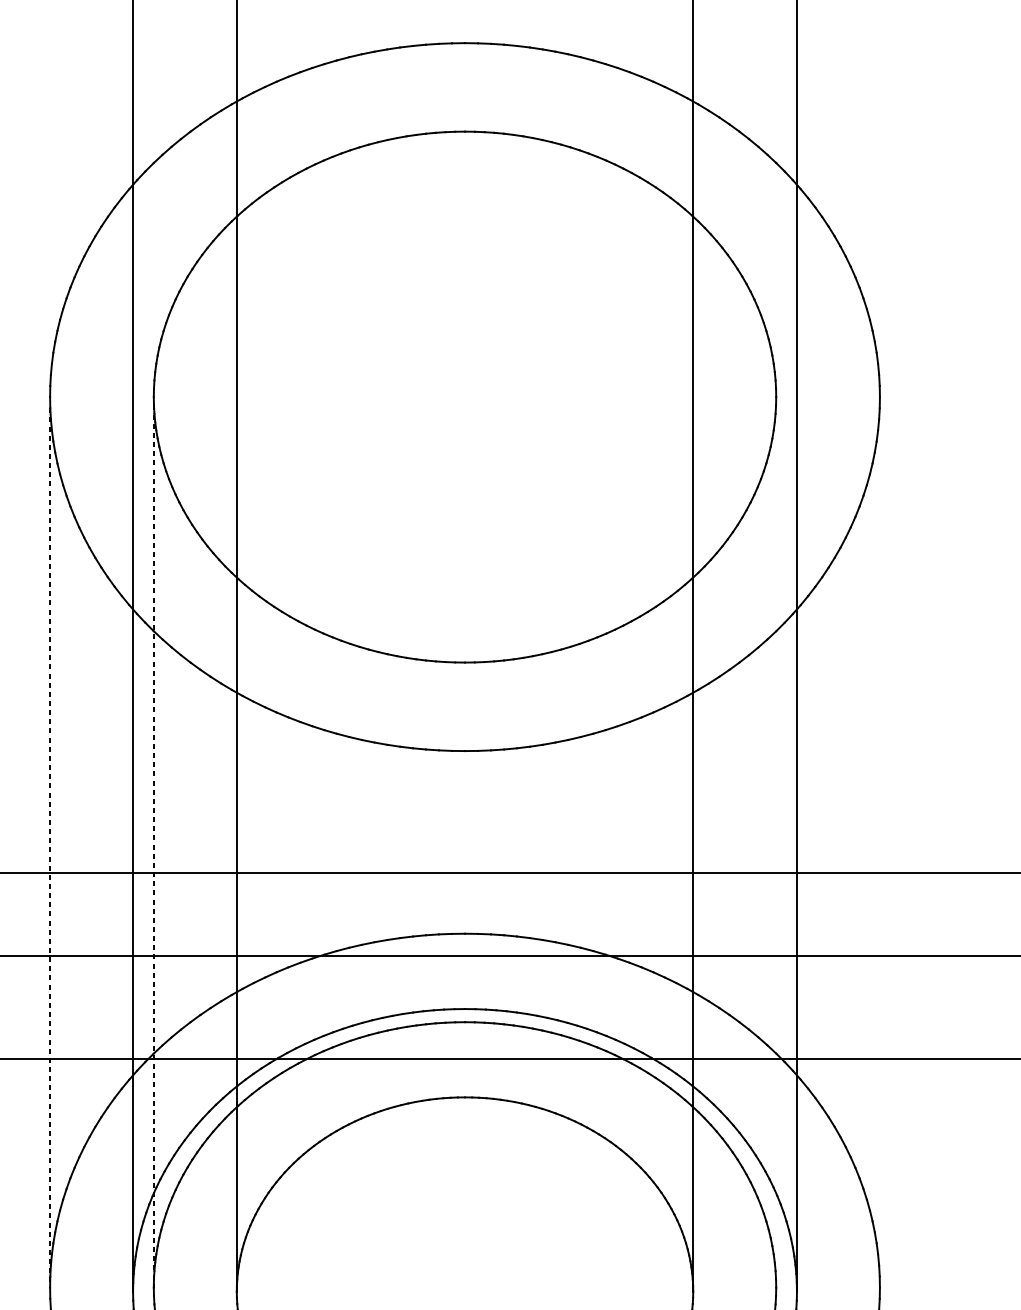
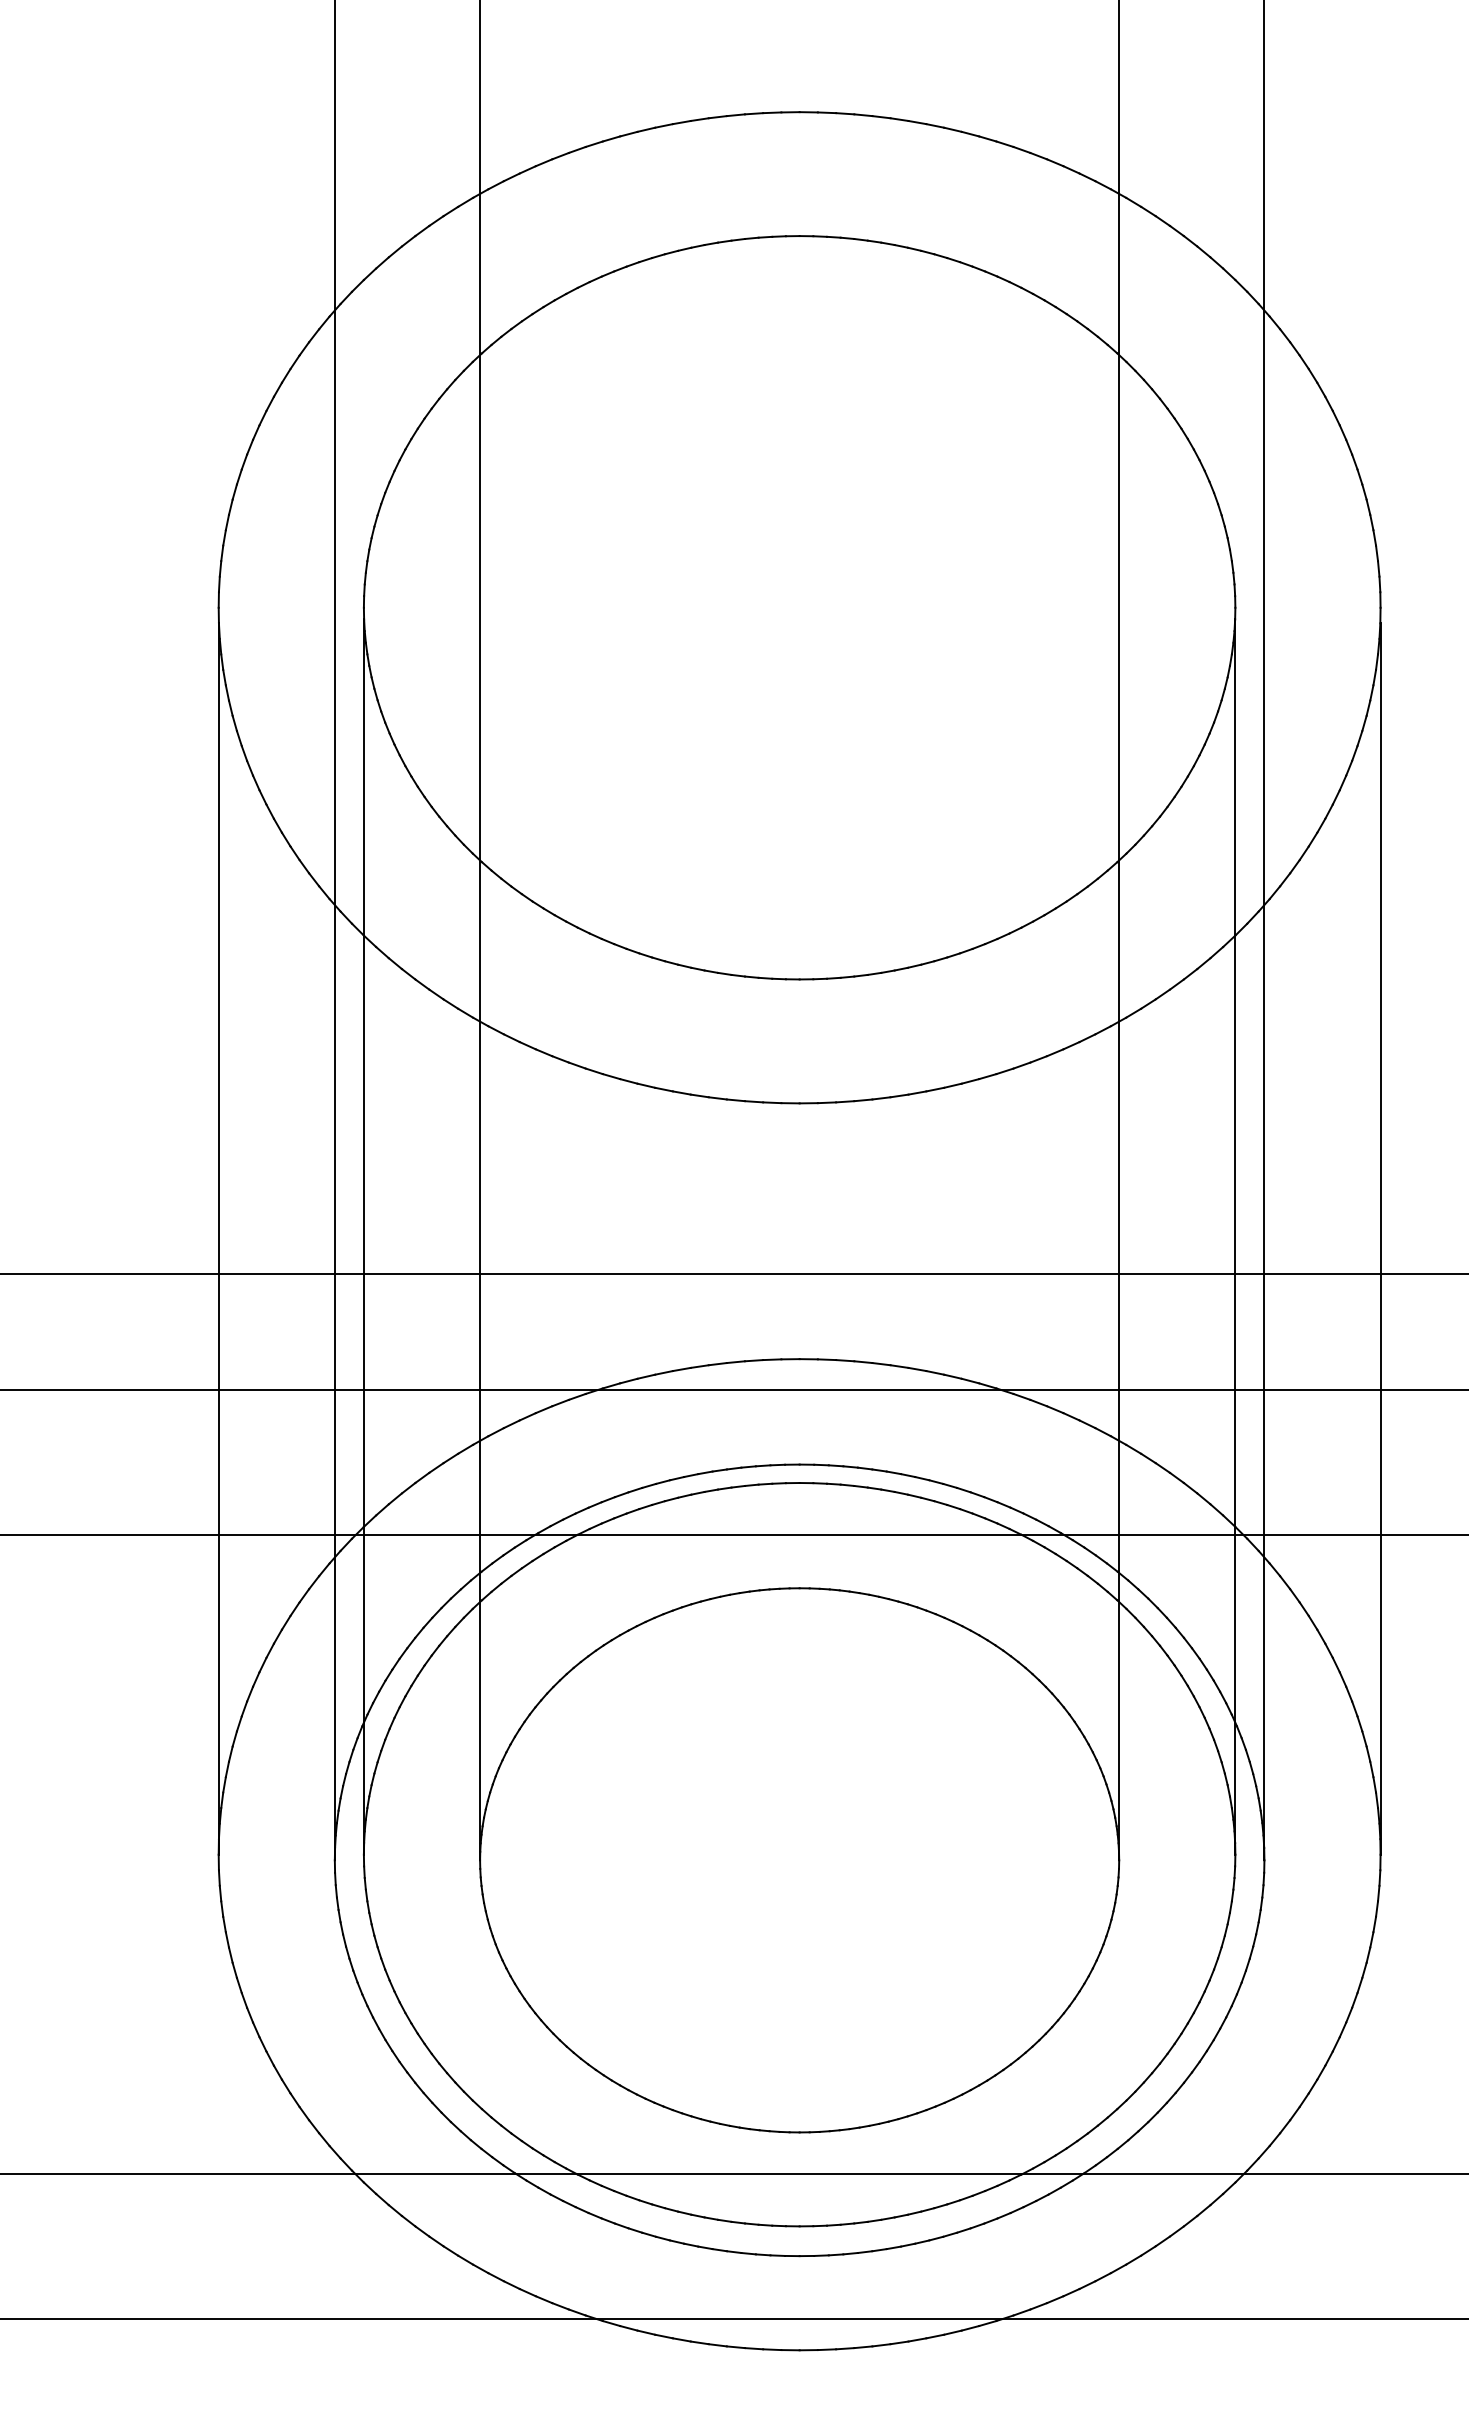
line: (153, 846) -> (363, 1237), dashed -> solid
line: (776, 846) -> (1235, 1236), added
line: (879, 847) -> (1380, 1238), added
line: (49, 848) -> (218, 1239), dashed -> solid

